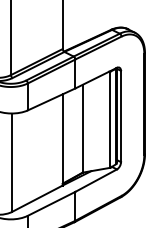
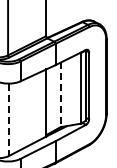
line: (83, 129) -> (61, 95), solid -> dashed
line: (11, 163) -> (8, 120), solid -> dashed

